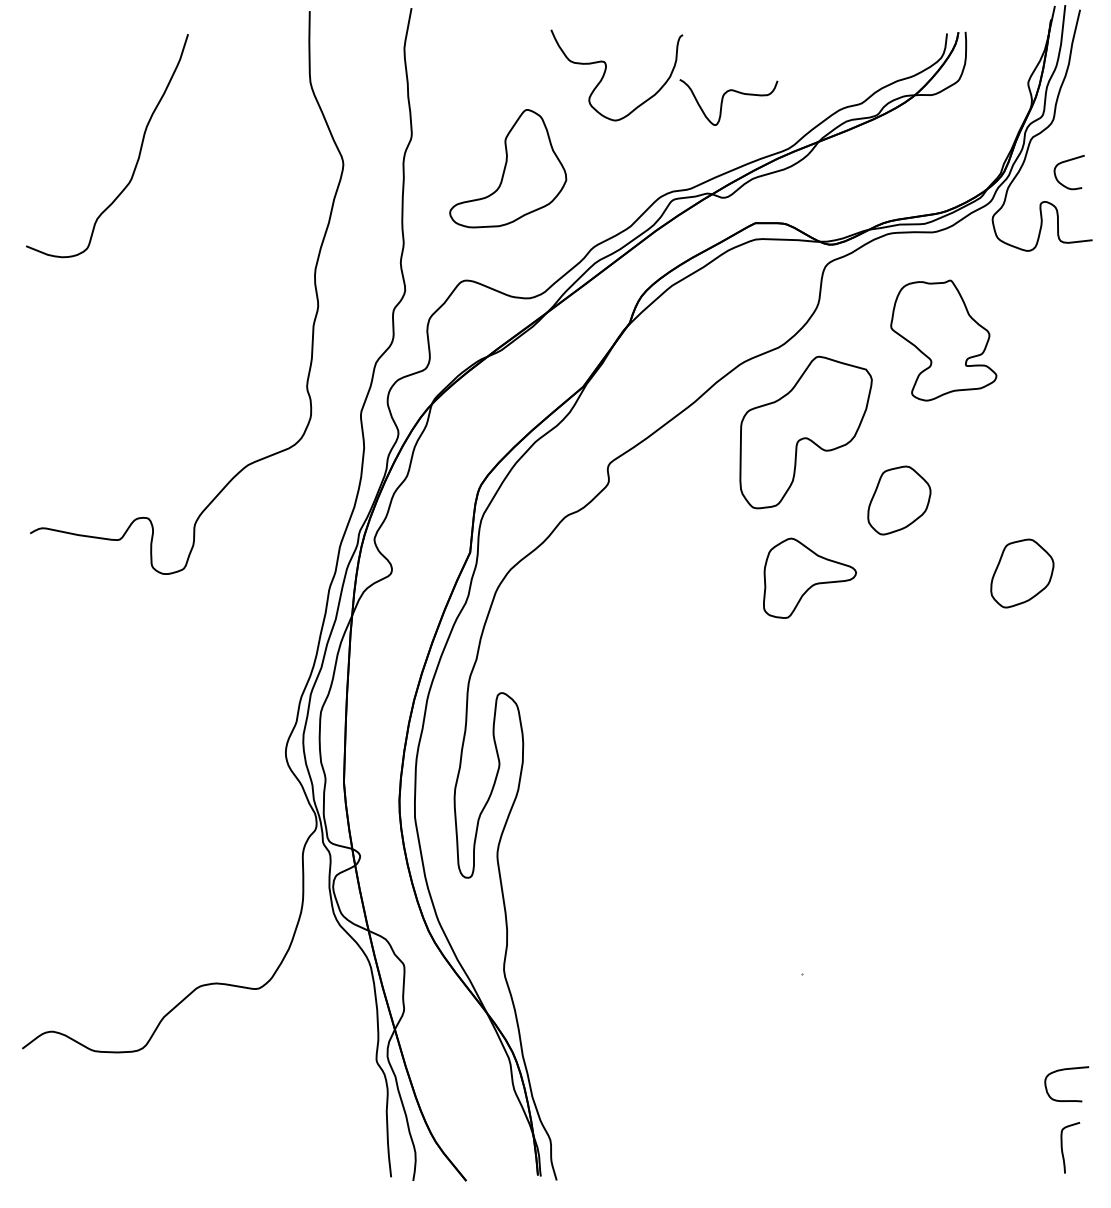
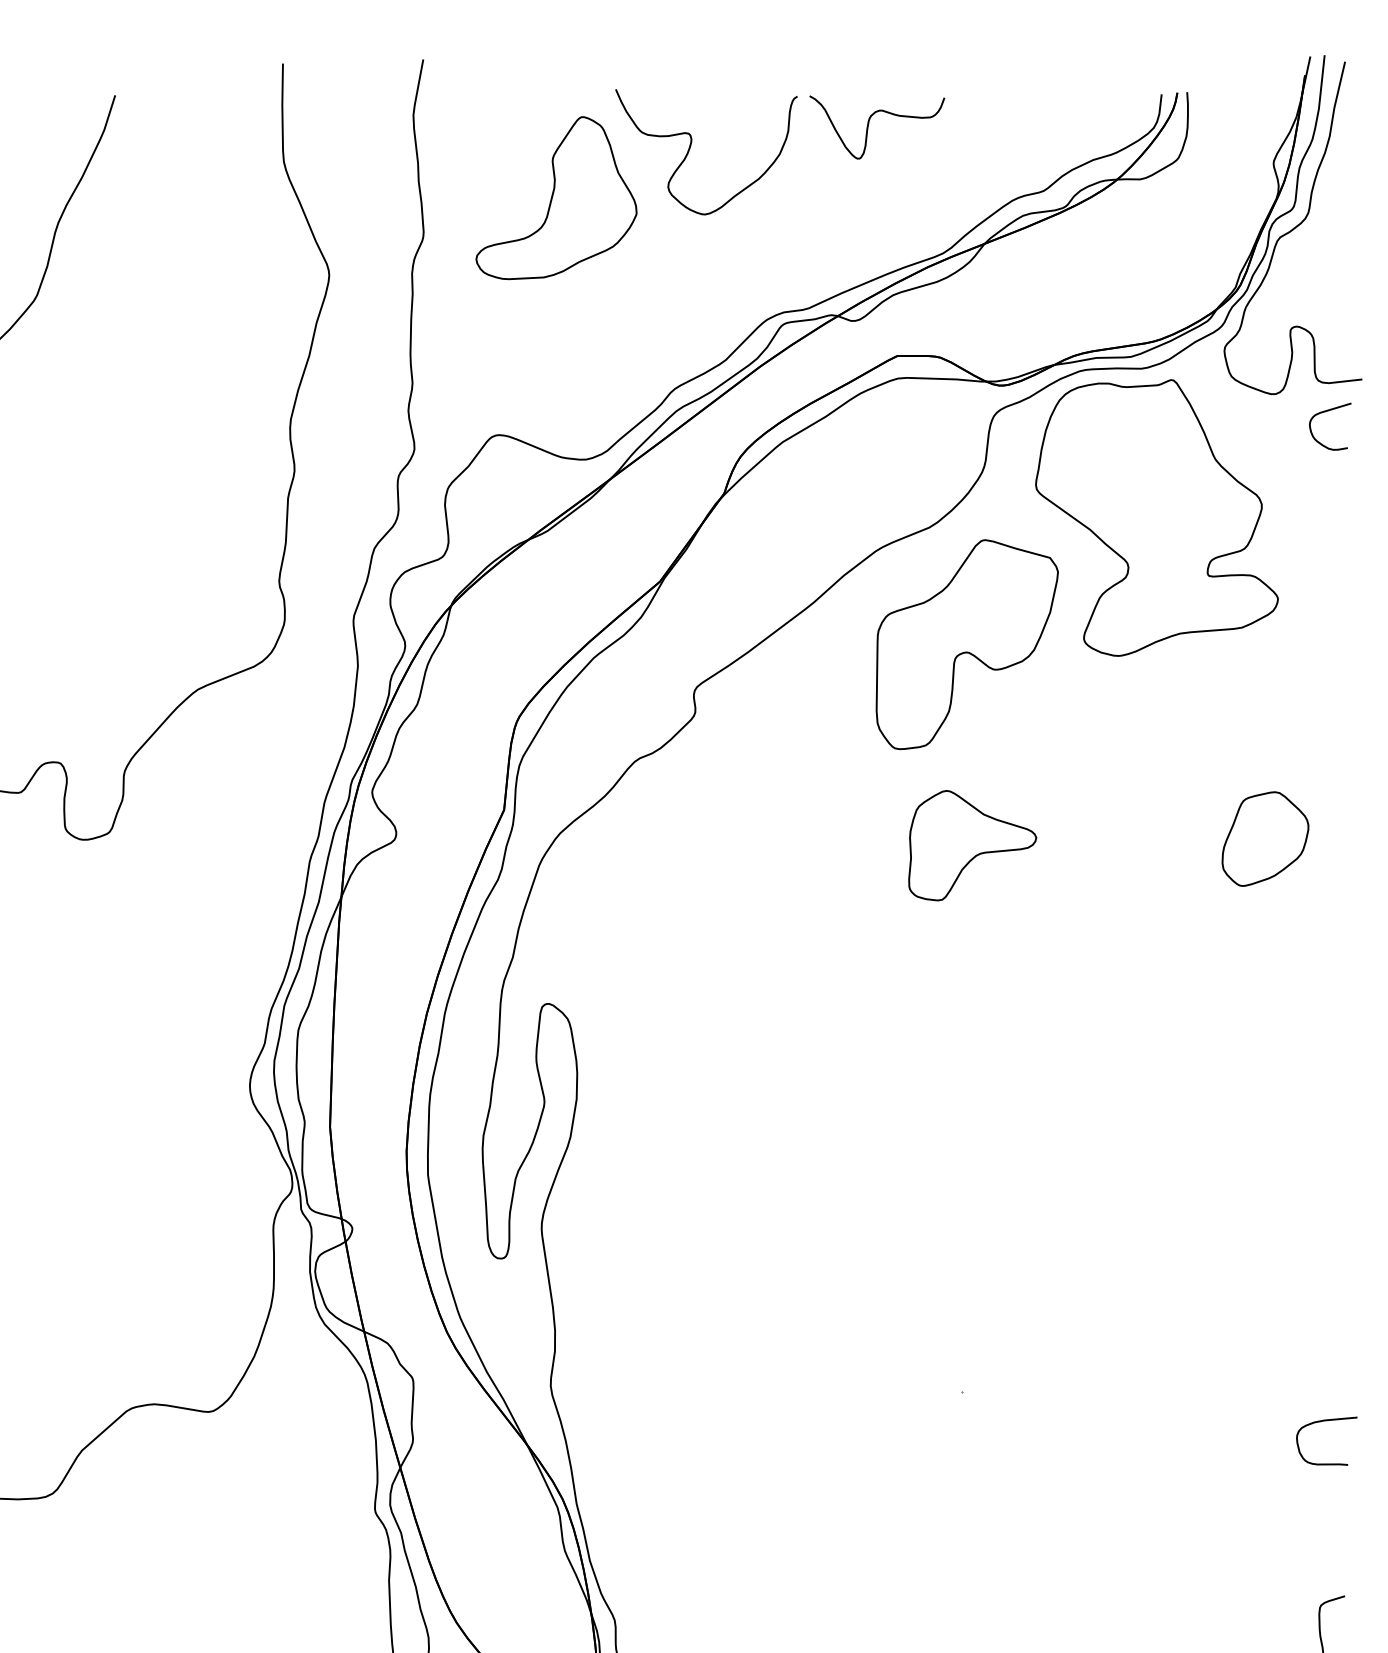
curve: (723, 100) -> (869, 124), moved
curve: (1065, 162) -> (1324, 412), moved
part: (508, 168) -> (556, 197), moved
part: (943, 340) -> (1156, 517), size x1.67
part: (899, 500) -> (1096, 738), removed
curve: (1065, 1070) -> (1324, 1422), moved

